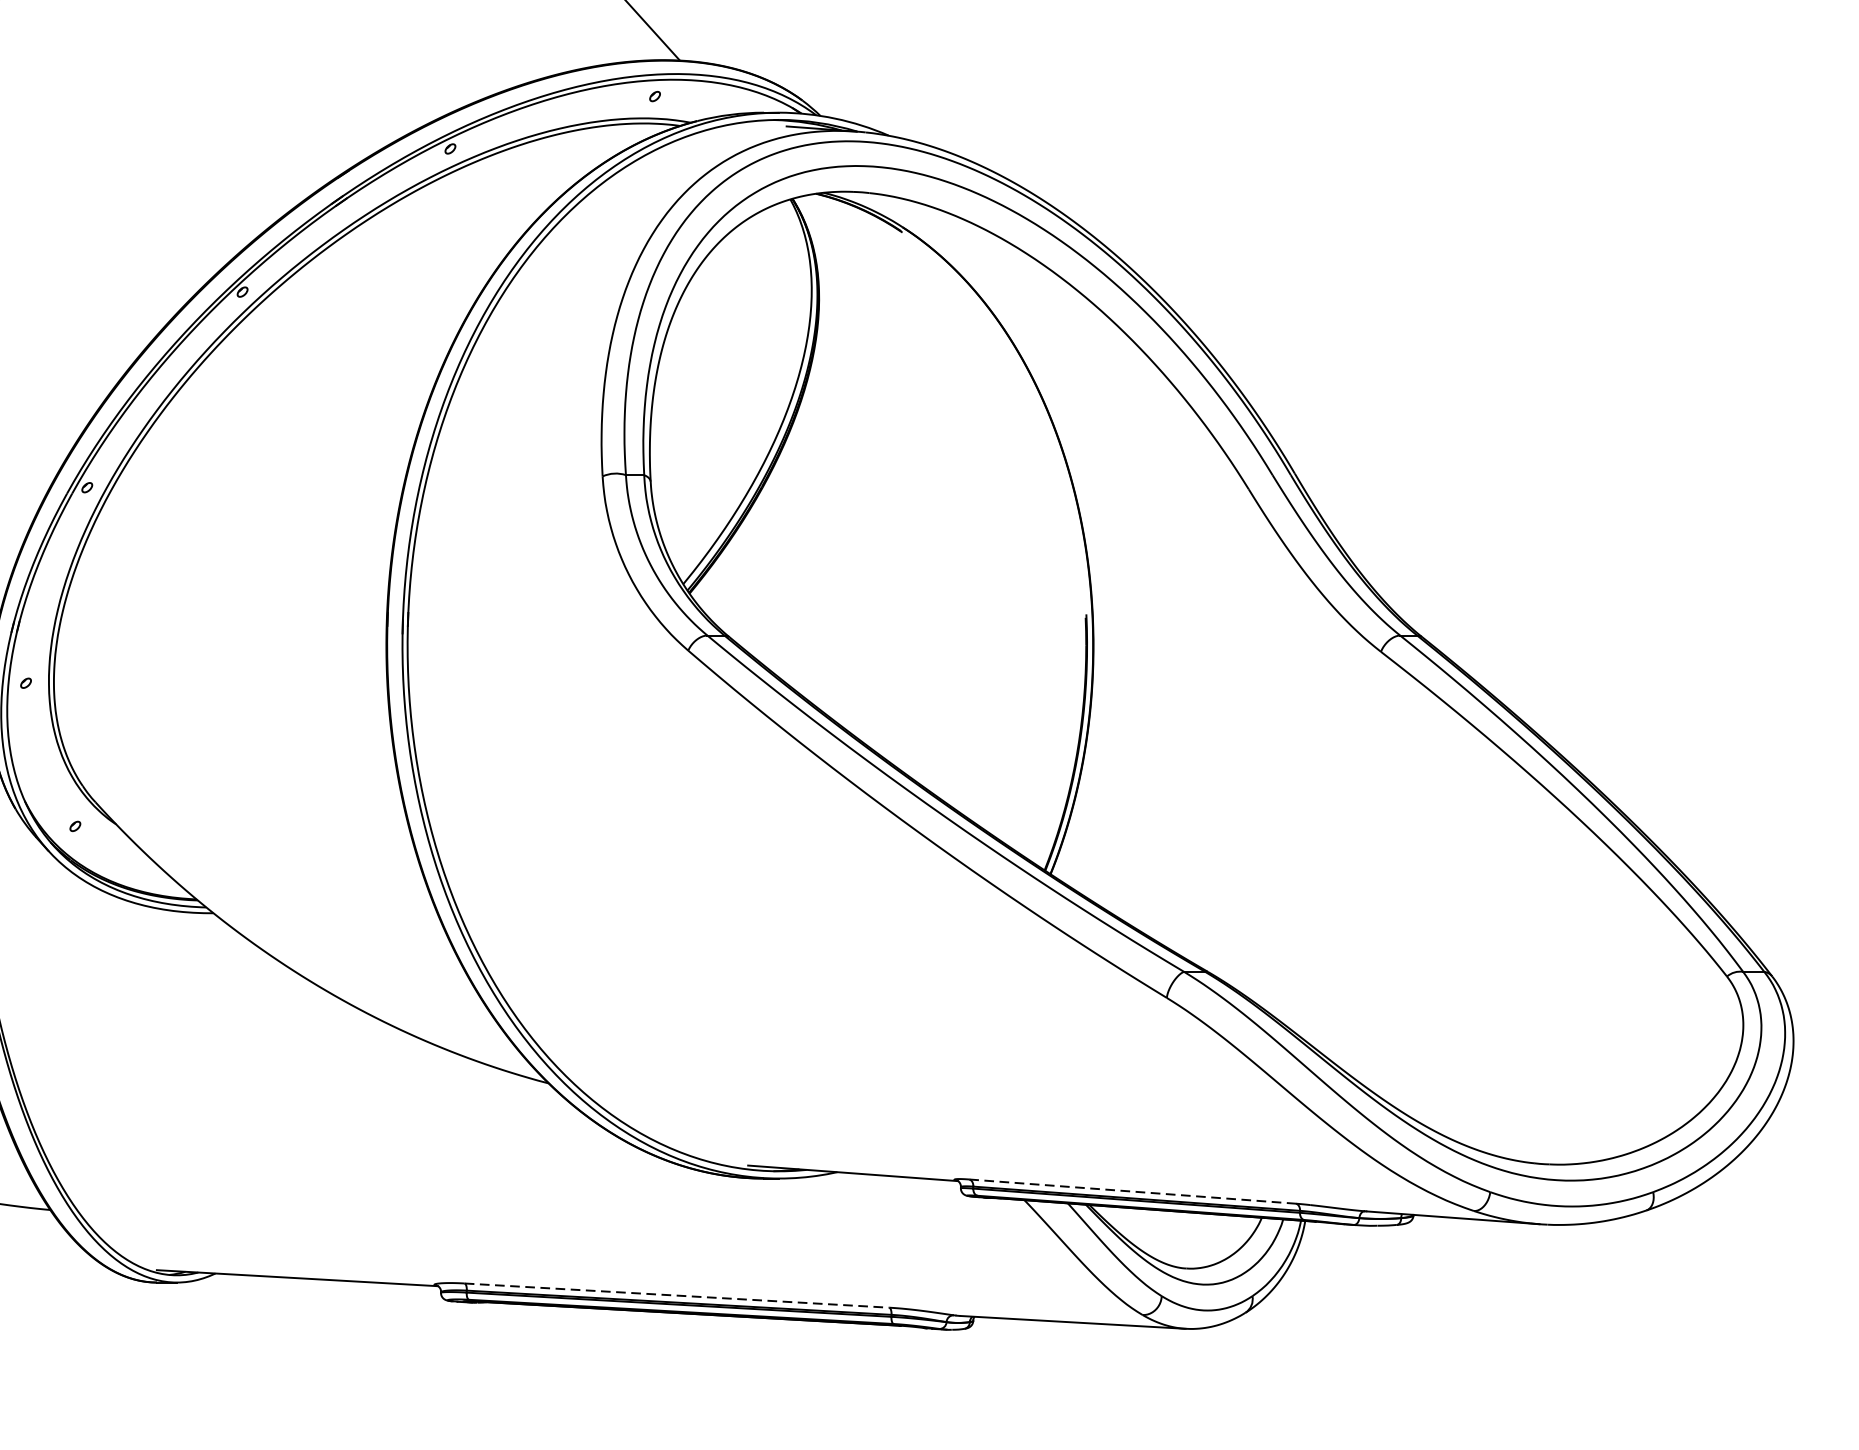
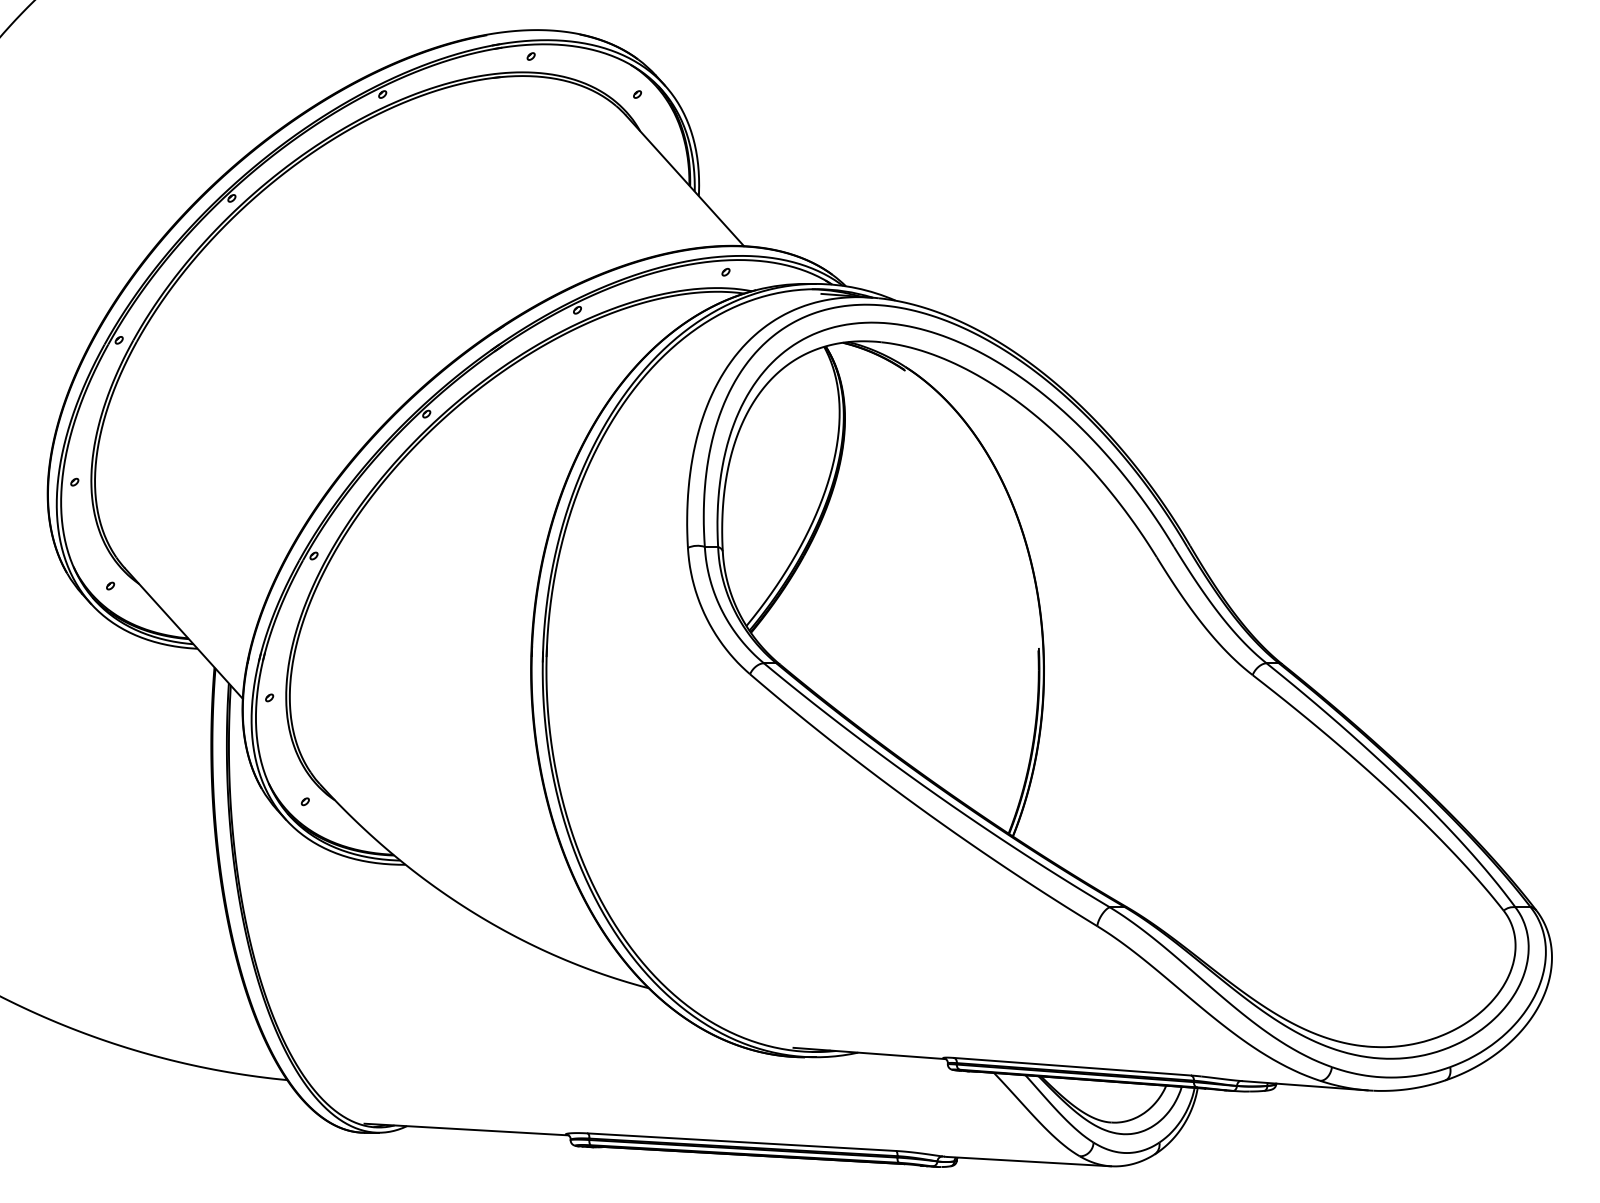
line: (1132, 1191) -> (1072, 1066), dashed -> solid
line: (677, 1296) -> (742, 1142), dashed -> solid

